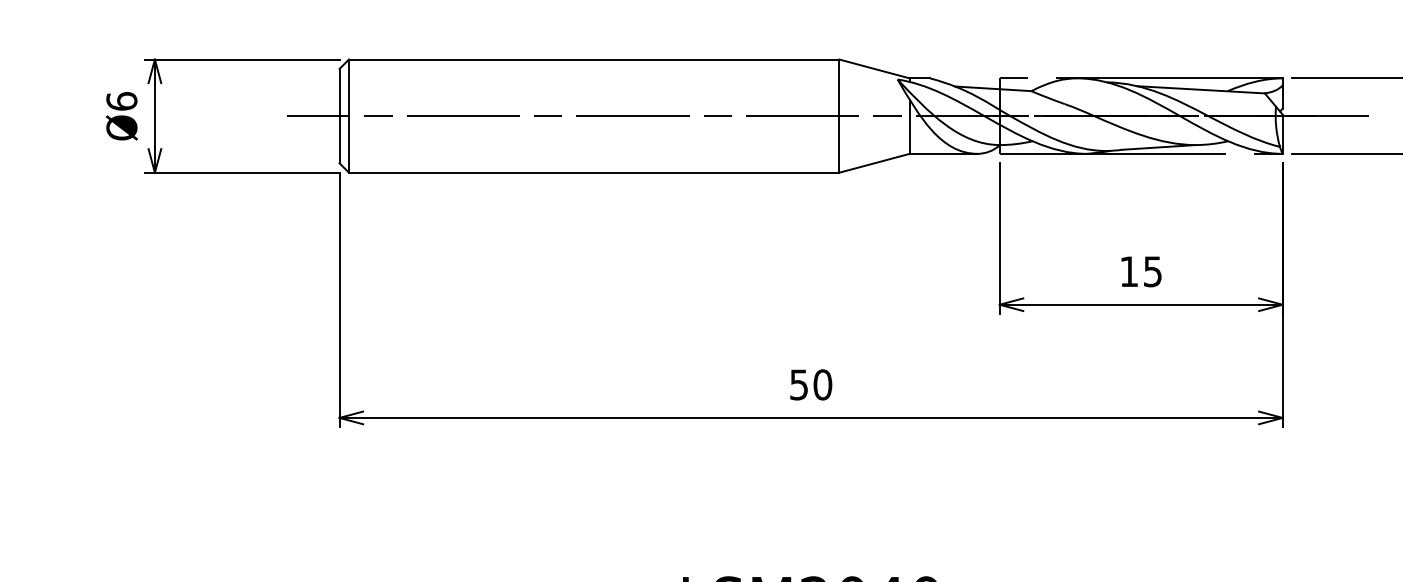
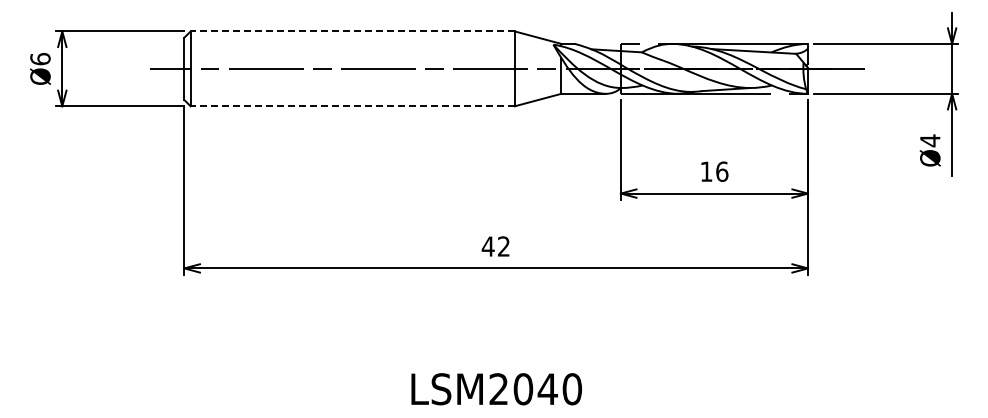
line: (593, 59) -> (352, 31), solid -> dashed
line: (593, 173) -> (352, 106), solid -> dashed
text: (1153, 271) -> (722, 171), 15 -> 16
text: (810, 384) -> (495, 246), 50 -> 42

